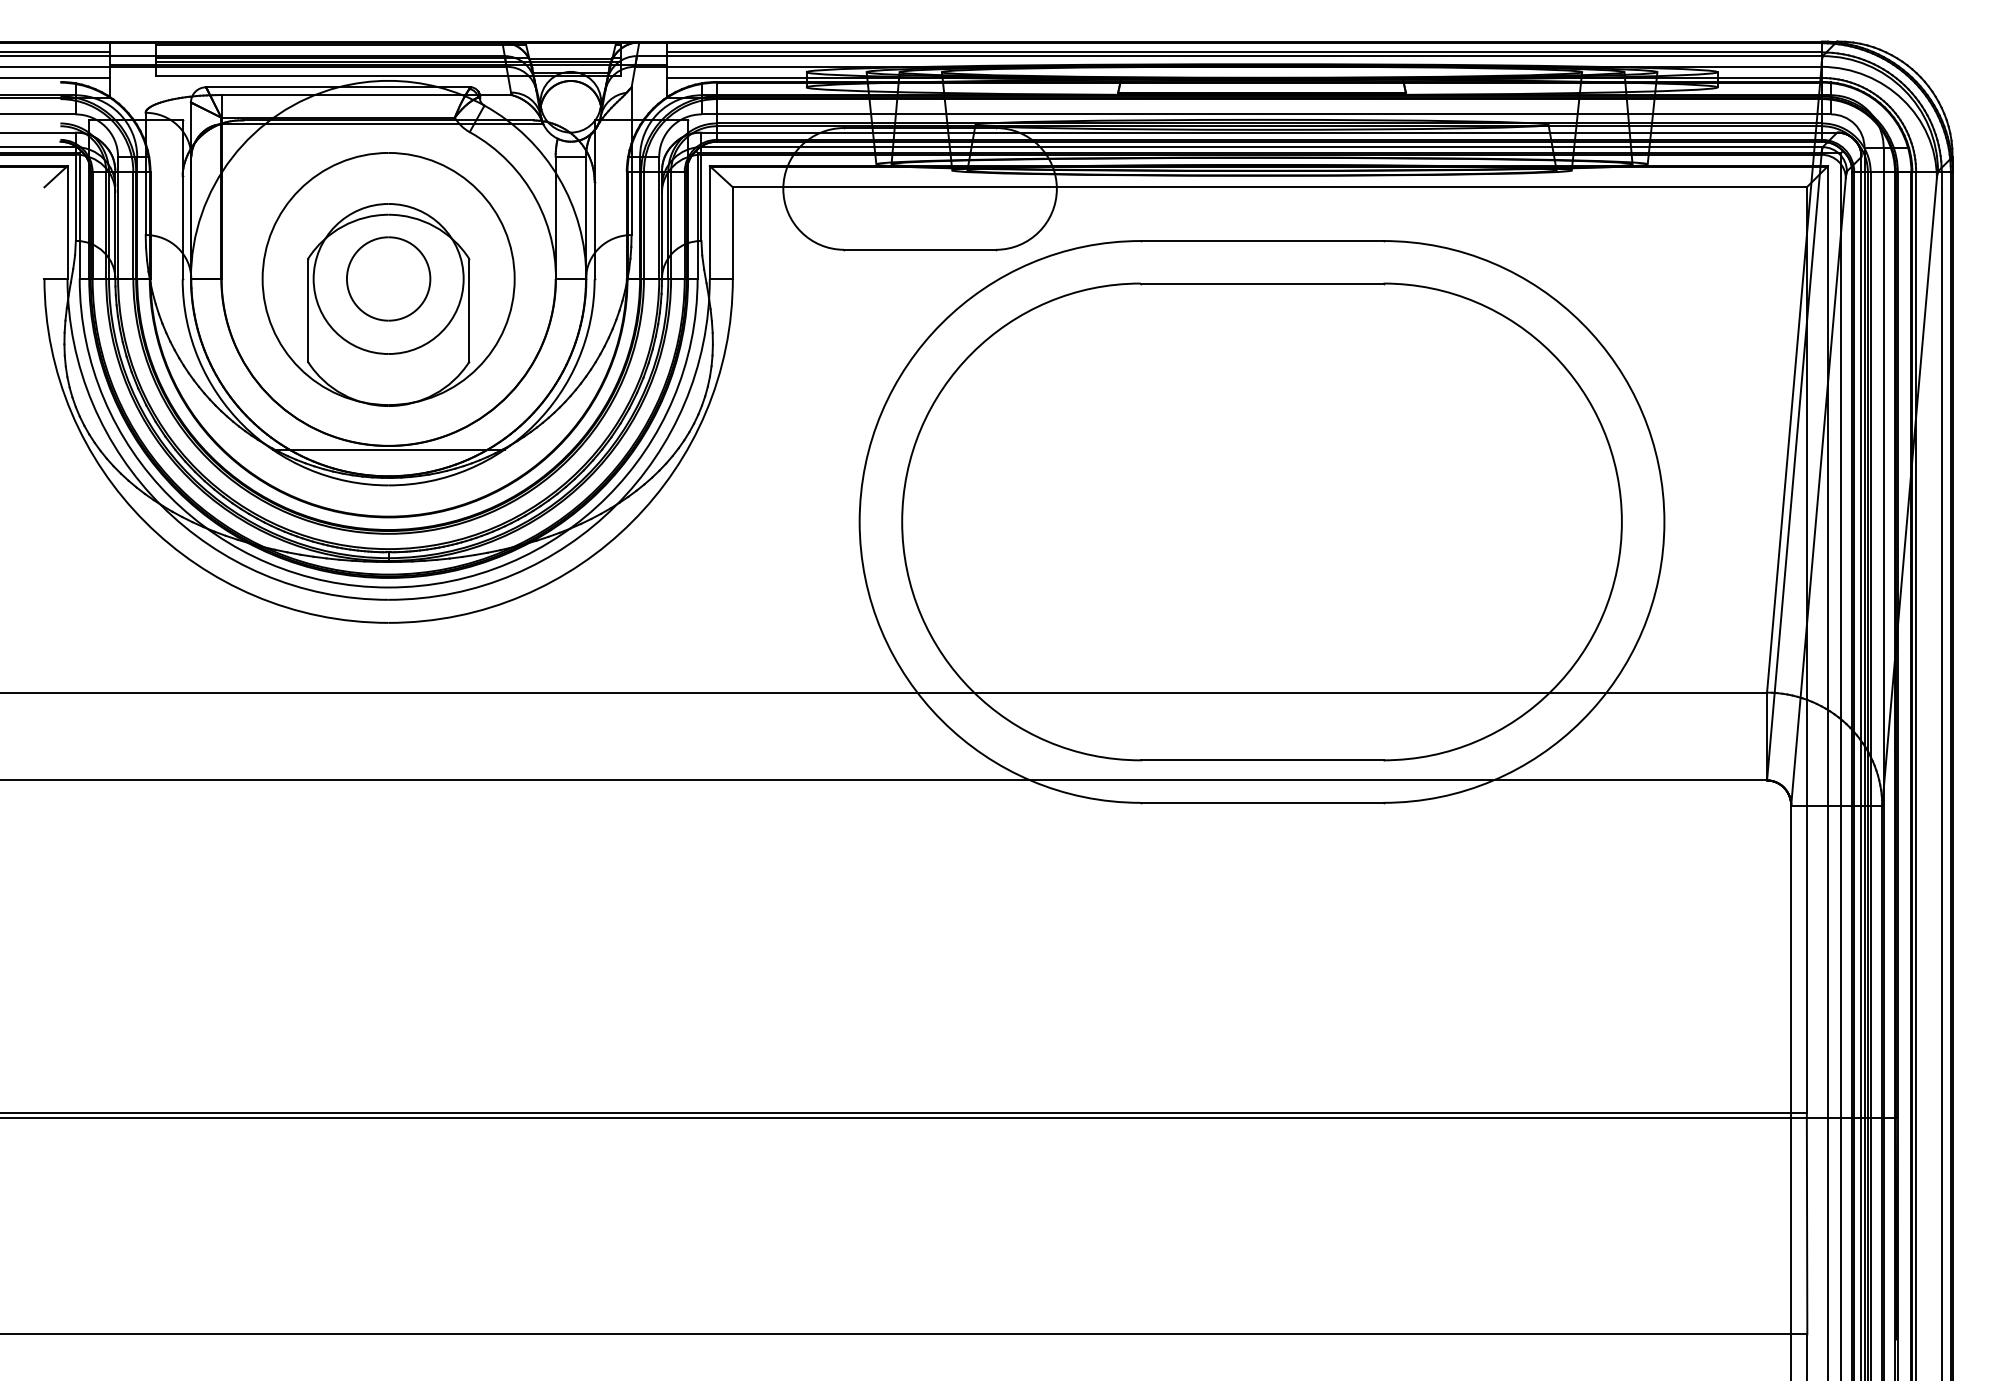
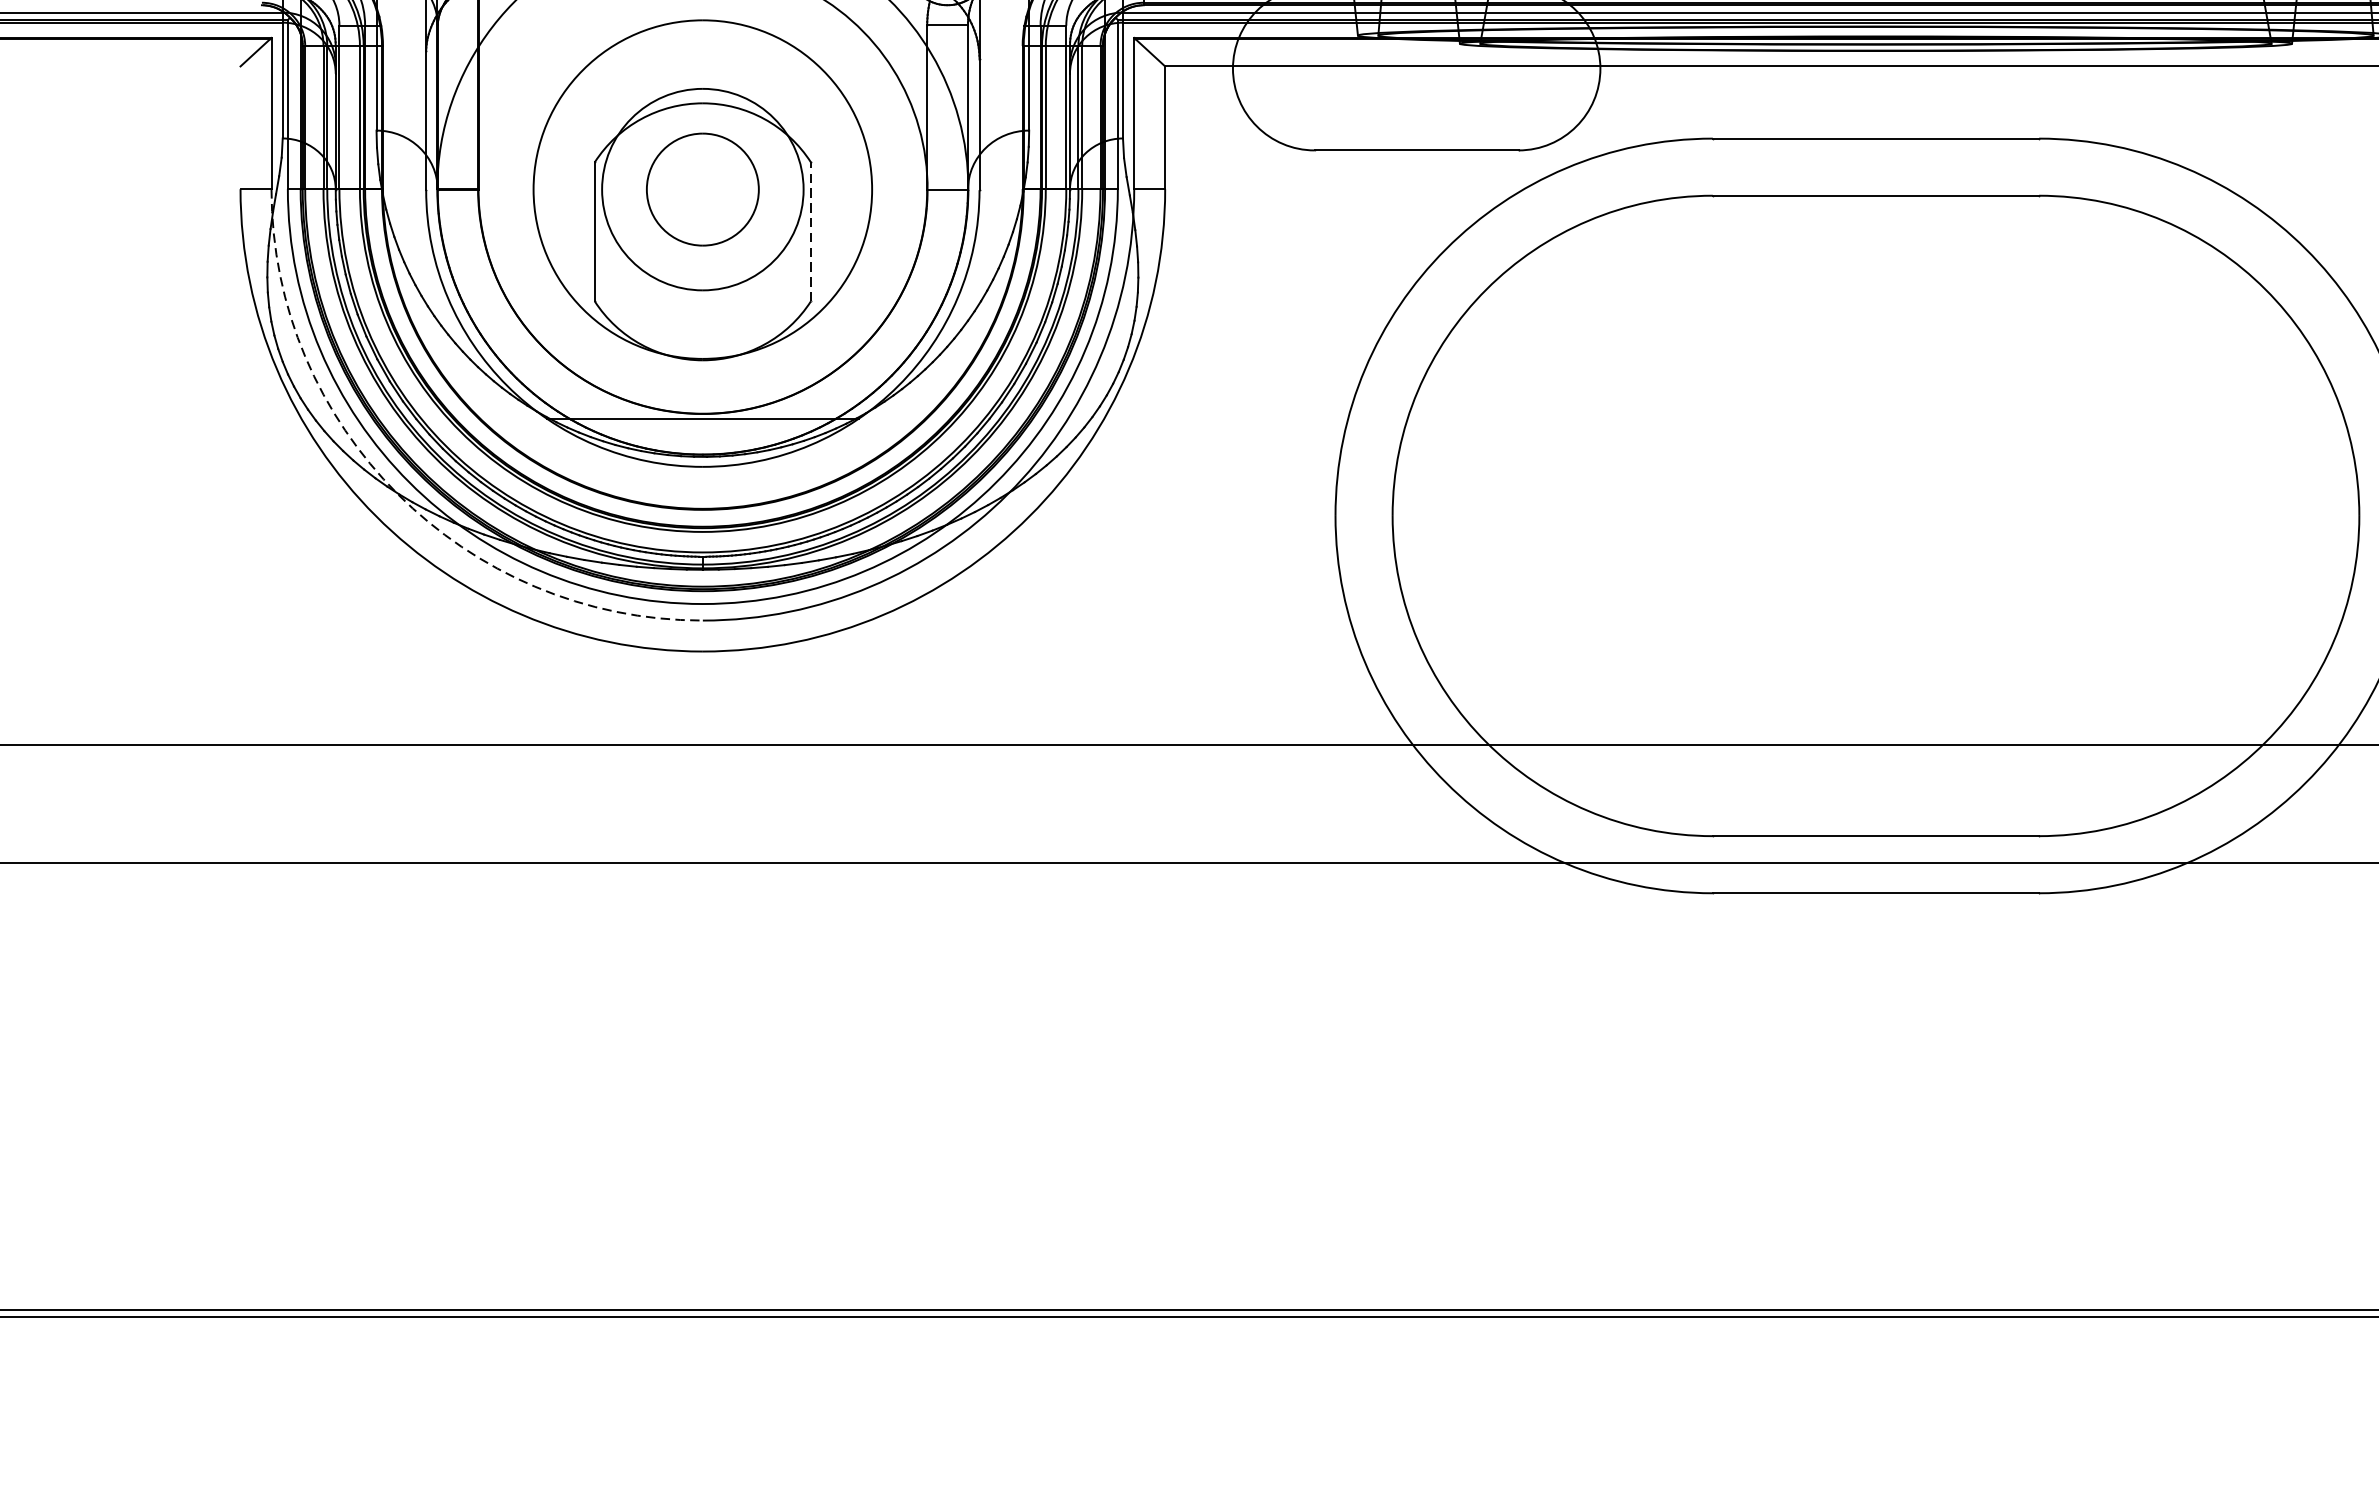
line: (469, 310) -> (811, 231), solid -> dashed
arc: (161, 505) -> (397, 493), solid -> dashed

